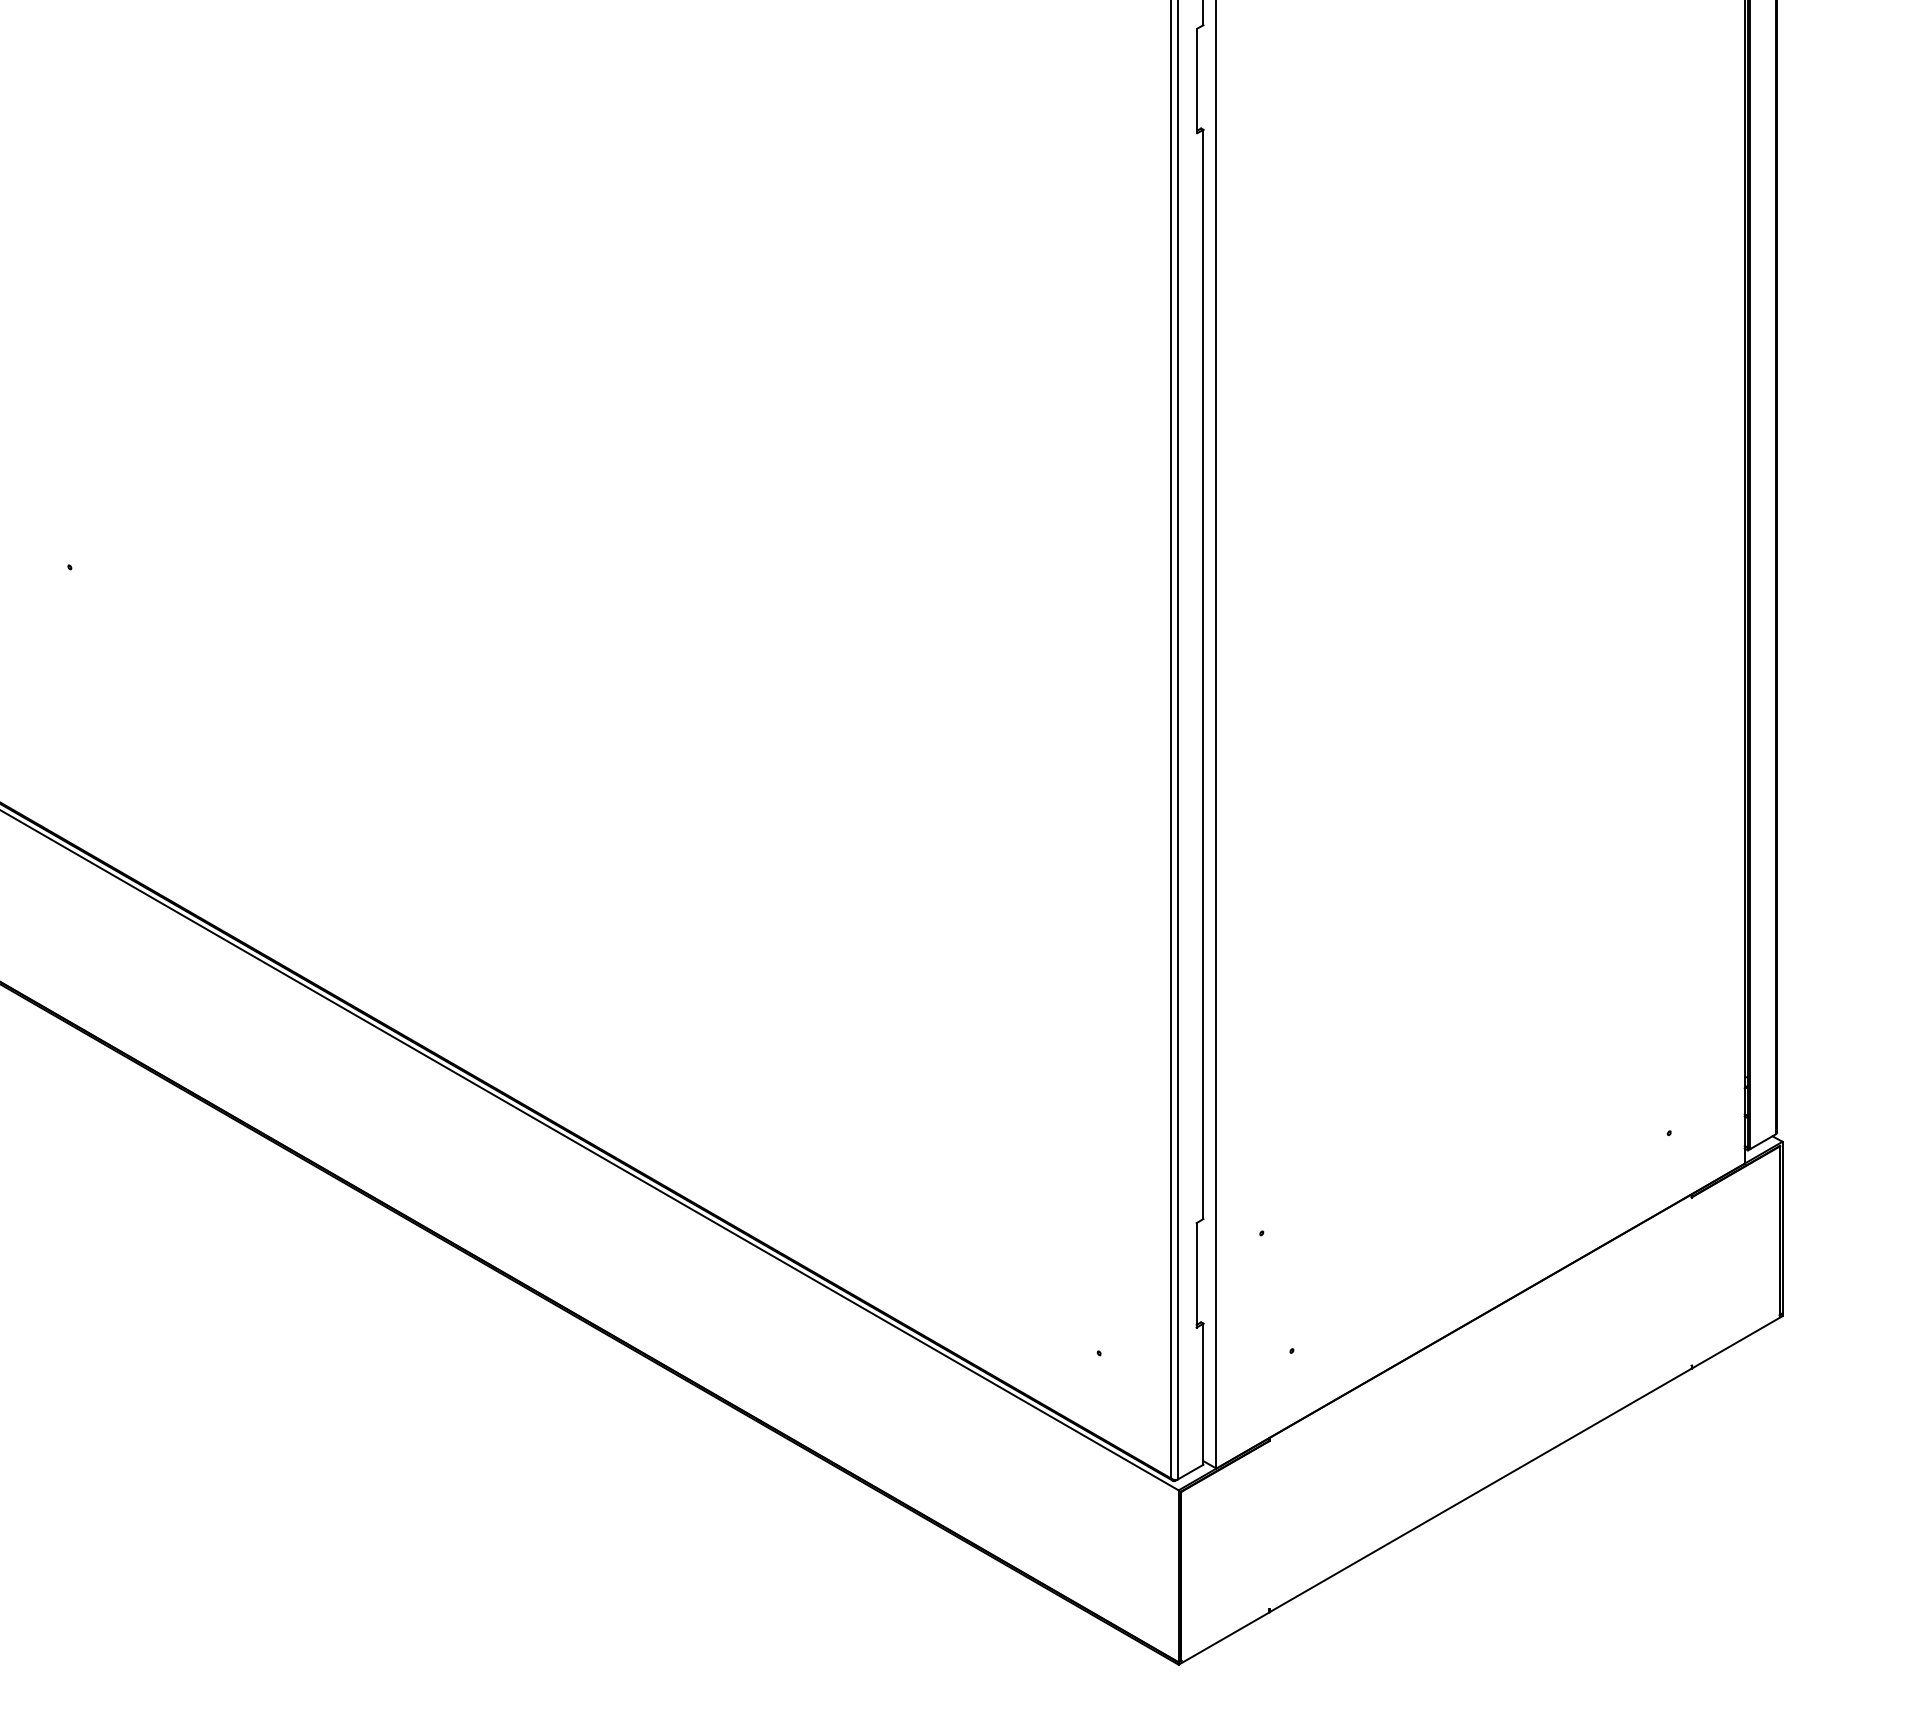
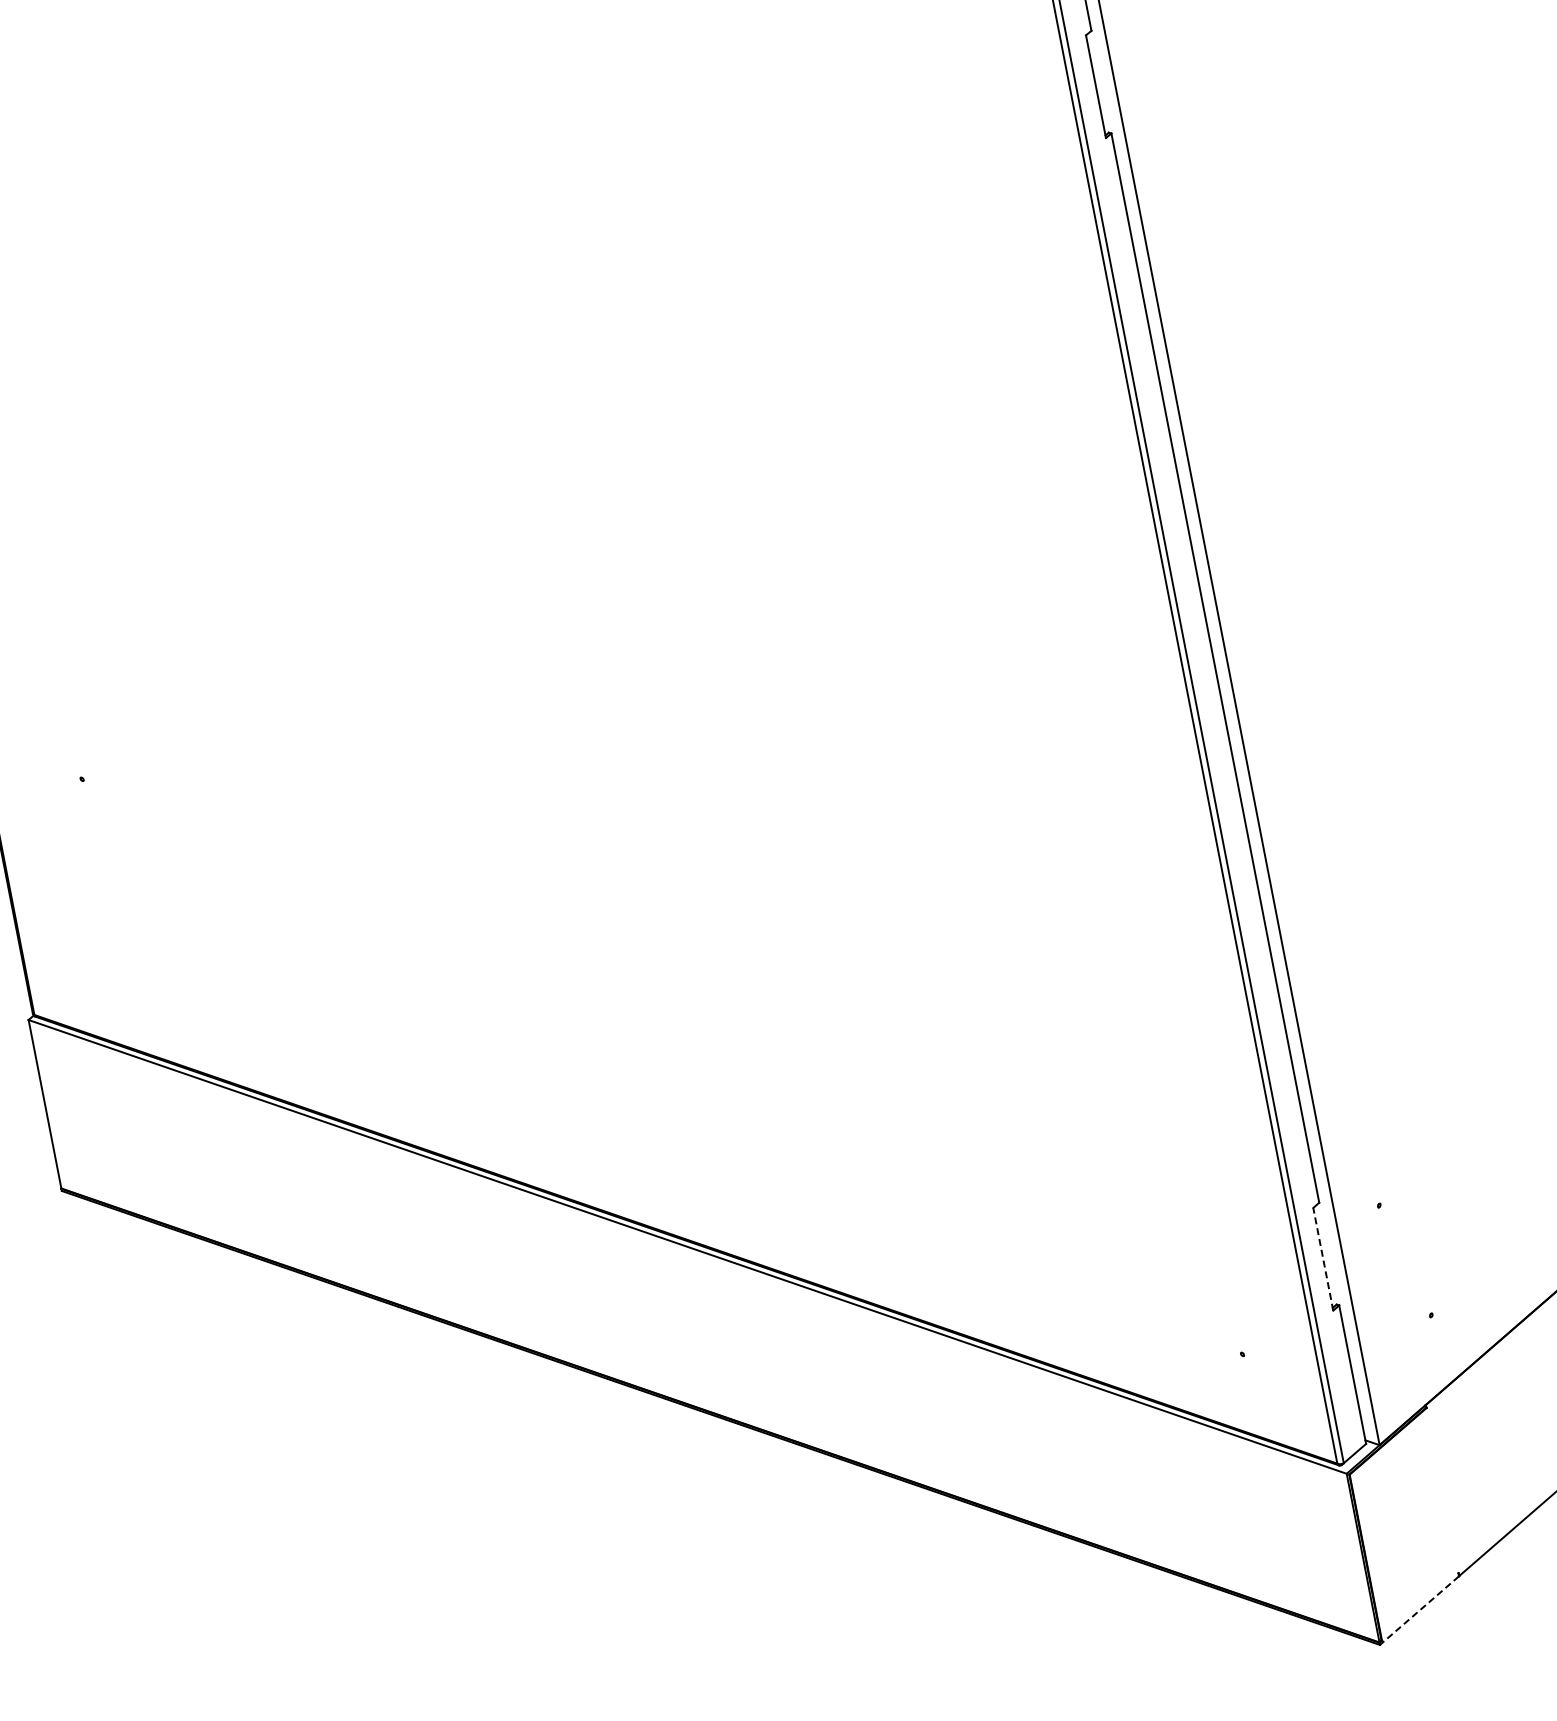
line: (1196, 1274) -> (1323, 1258), solid -> dashed
line: (1223, 1638) -> (1418, 1610), solid -> dashed

